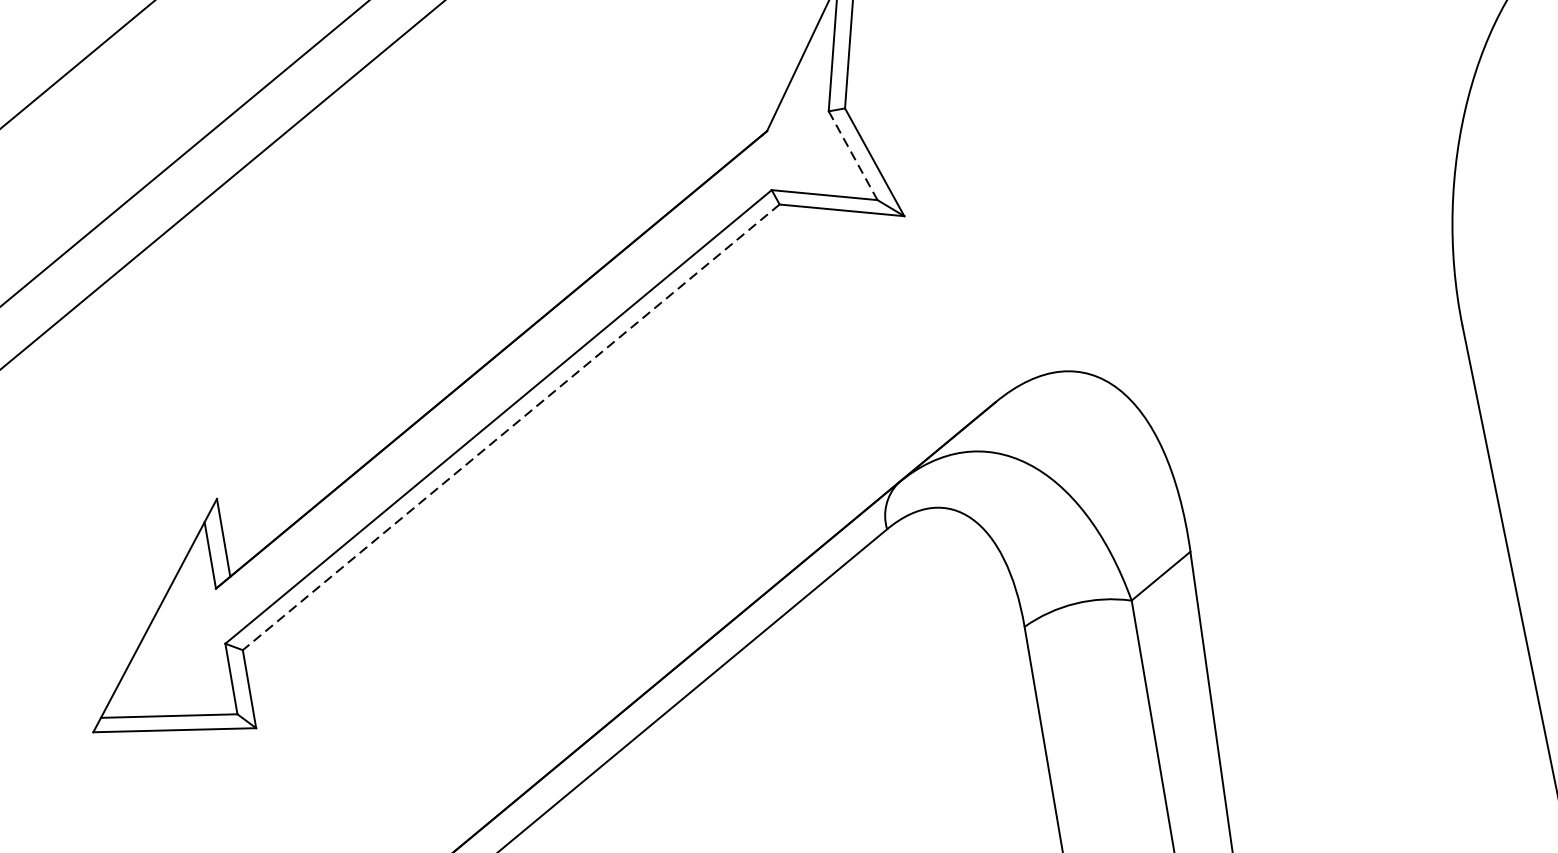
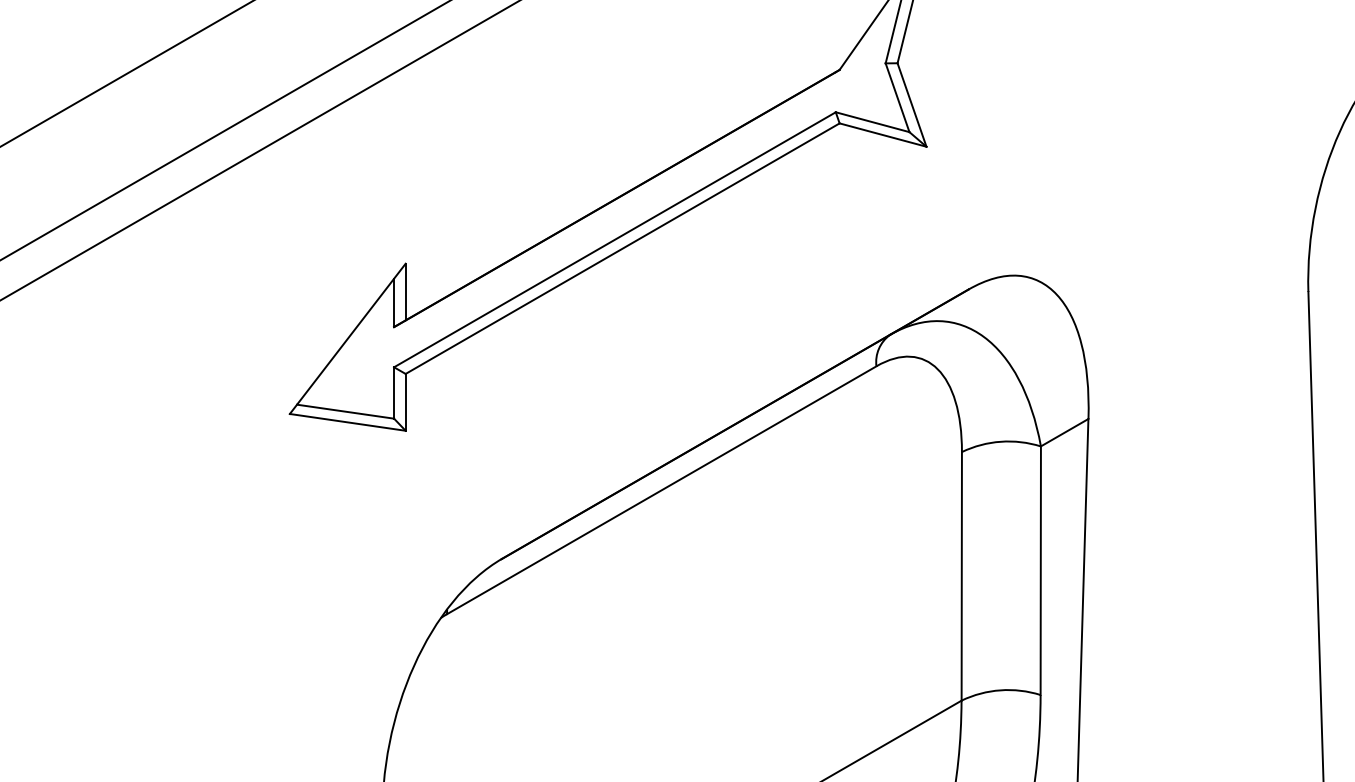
line: (853, 156) -> (897, 98), dashed -> solid
line: (510, 427) -> (622, 248), dashed -> solid

